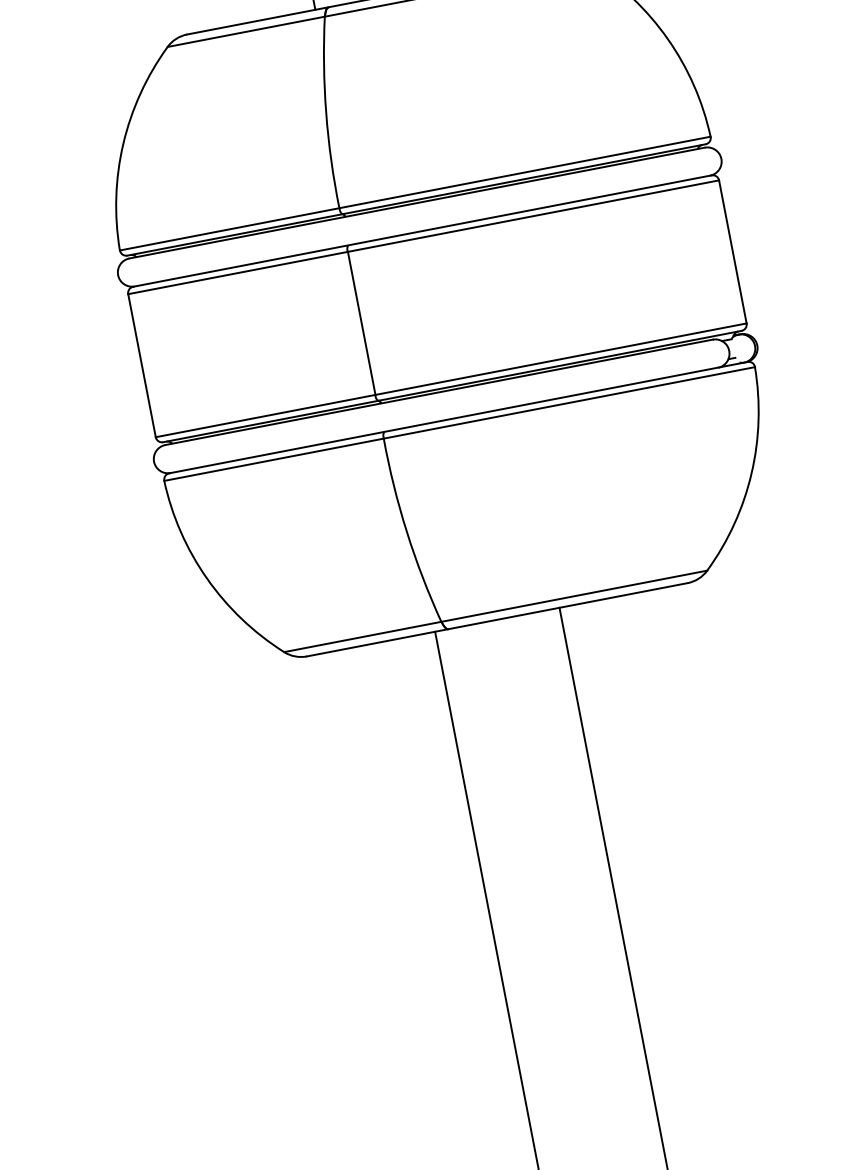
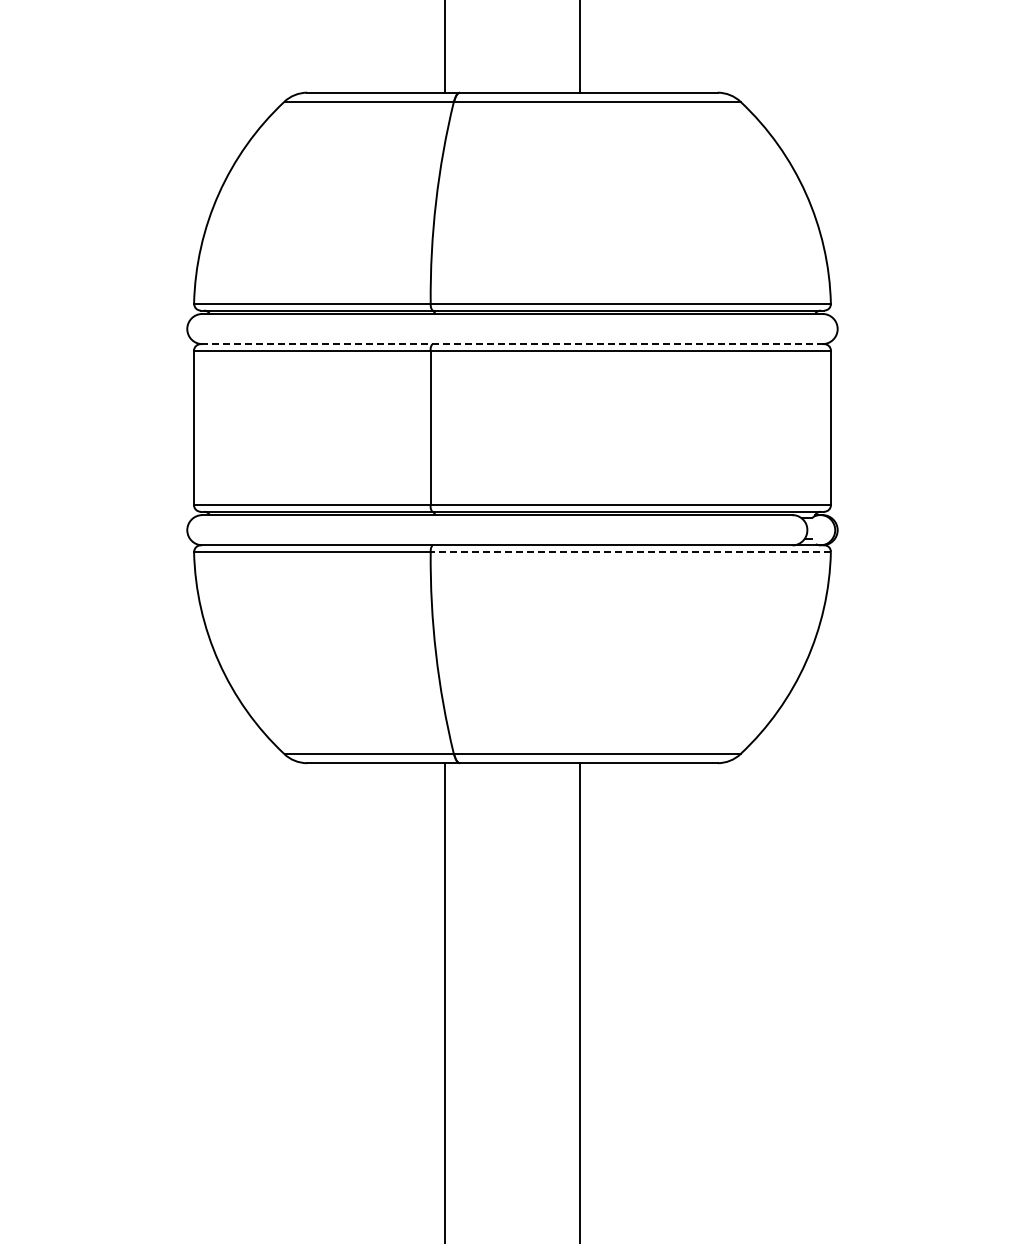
line: (422, 231) -> (512, 344), solid -> dashed
line: (569, 403) -> (630, 552), solid -> dashed

